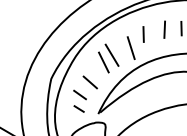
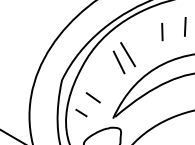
line: (130, 47) -> (148, 46), removed
line: (89, 82) -> (103, 84), removed
curve: (78, 108) -> (80, 112), moved

